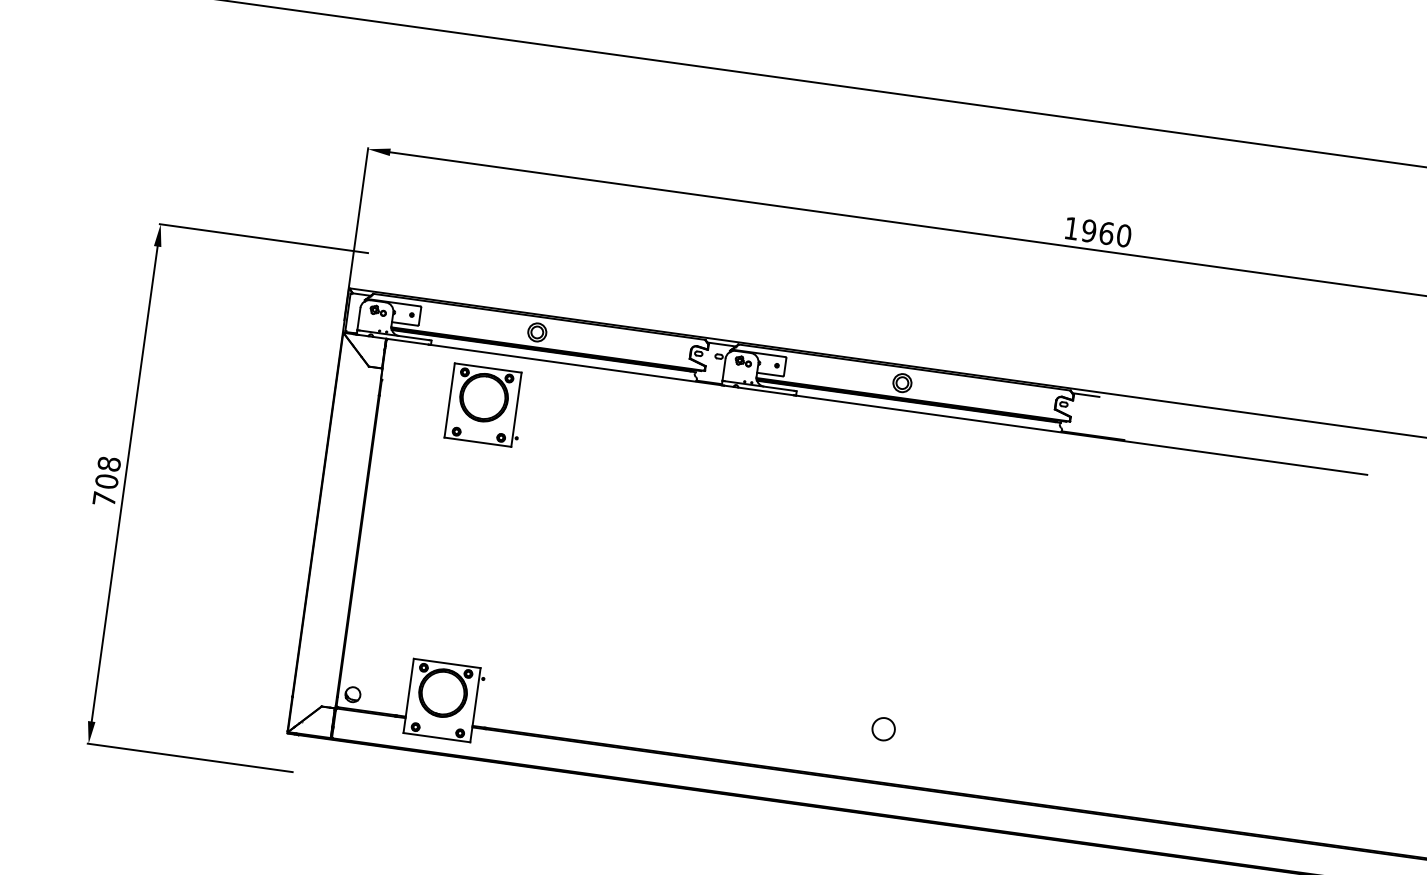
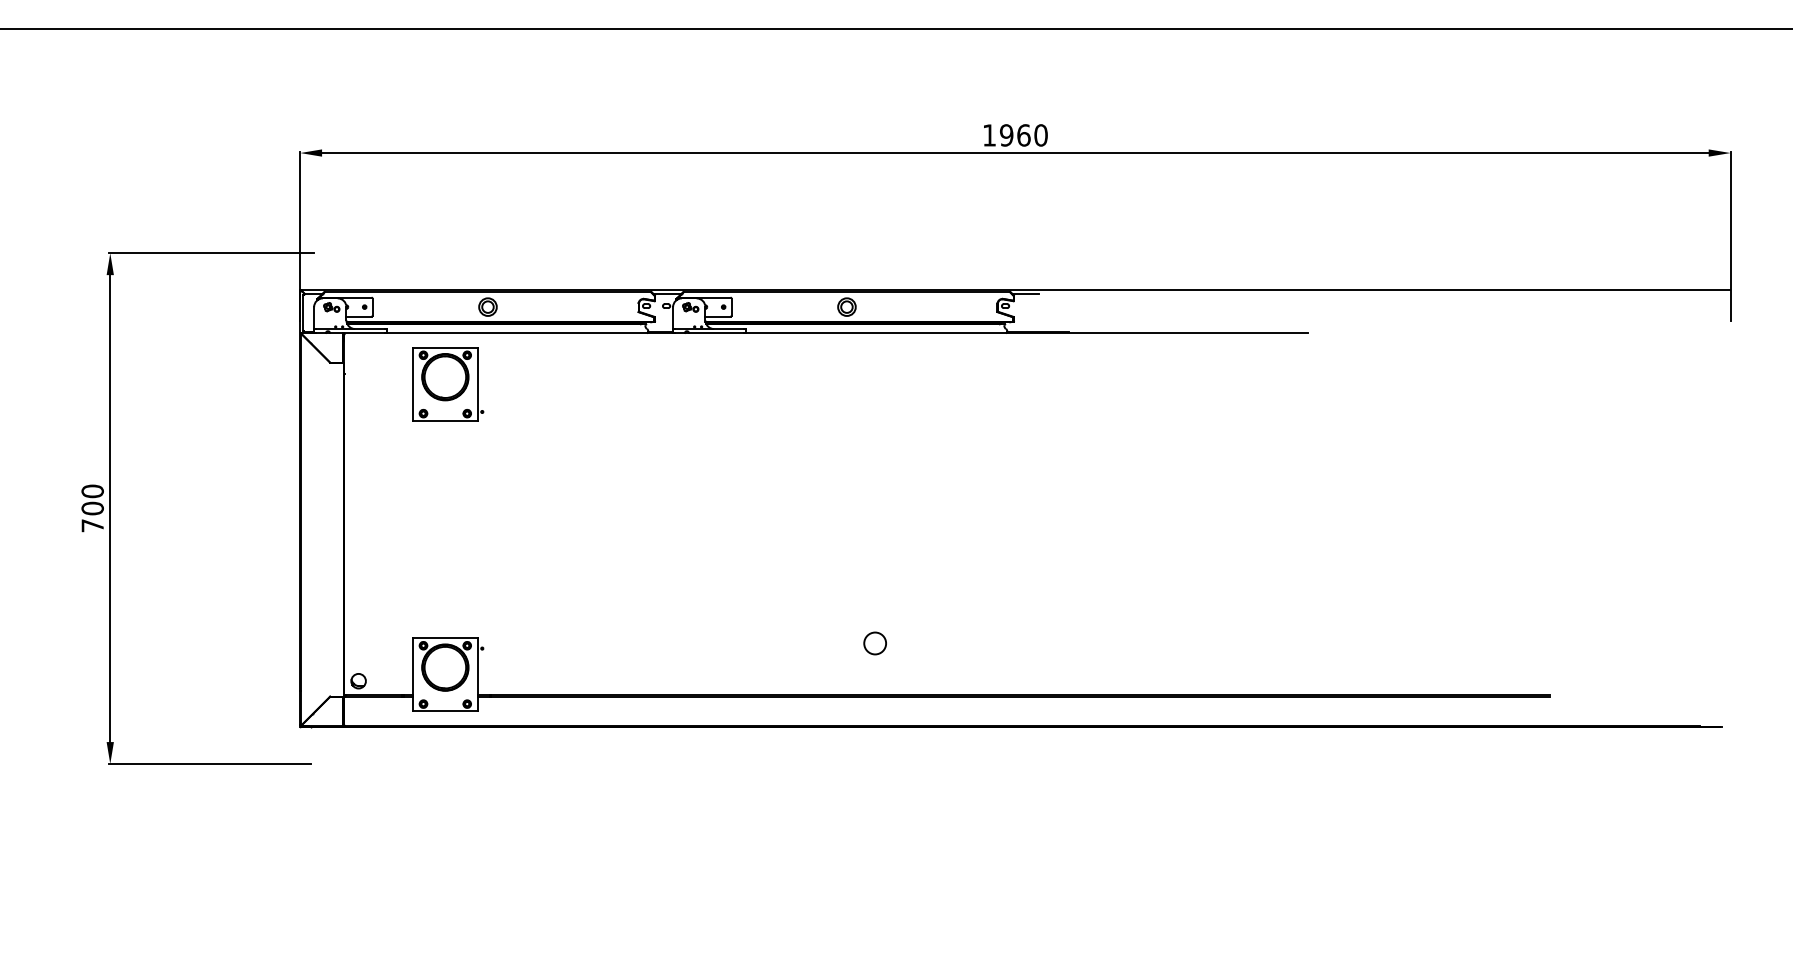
text: (109, 464) -> (92, 491), 708 -> 700

